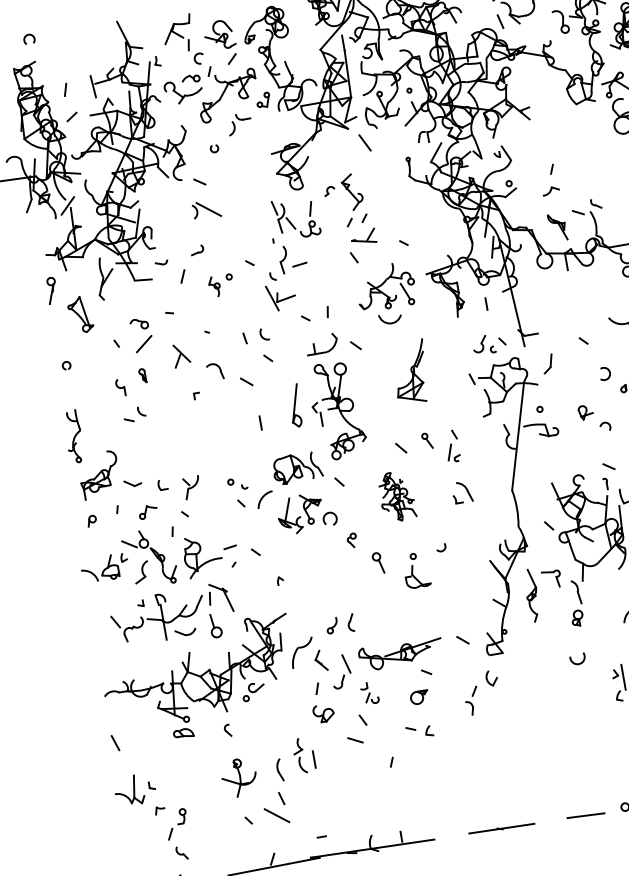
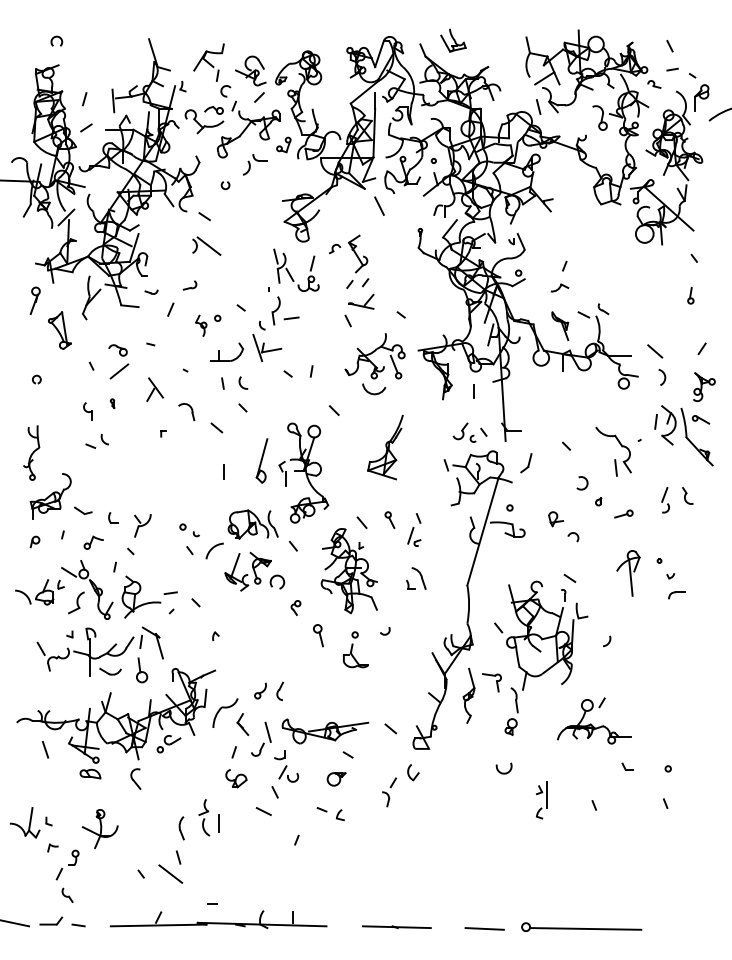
part: (314, 344) -> (219, 351), moved
part: (142, 375) -> (112, 403), size x0.62
part: (396, 496) -> (348, 571), size x1.67
part: (369, 693) -> (286, 766), size x1.43
part: (227, 730) -> (135, 778), size x1.67
line: (115, 742) -> (45, 749), moved
part: (238, 778) -> (99, 829), moved

